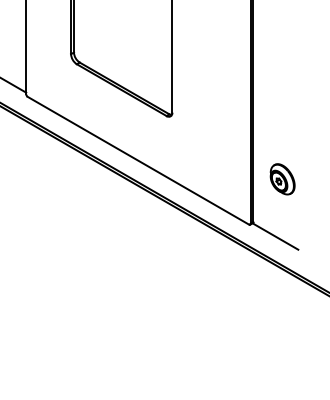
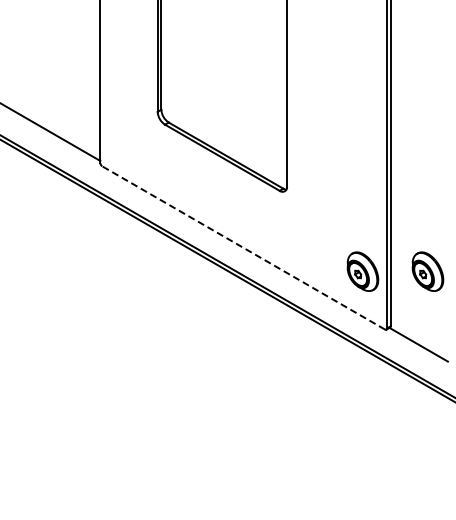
line: (138, 160) -> (243, 247), solid -> dashed
part: (231, 179) -> (362, 271), added

